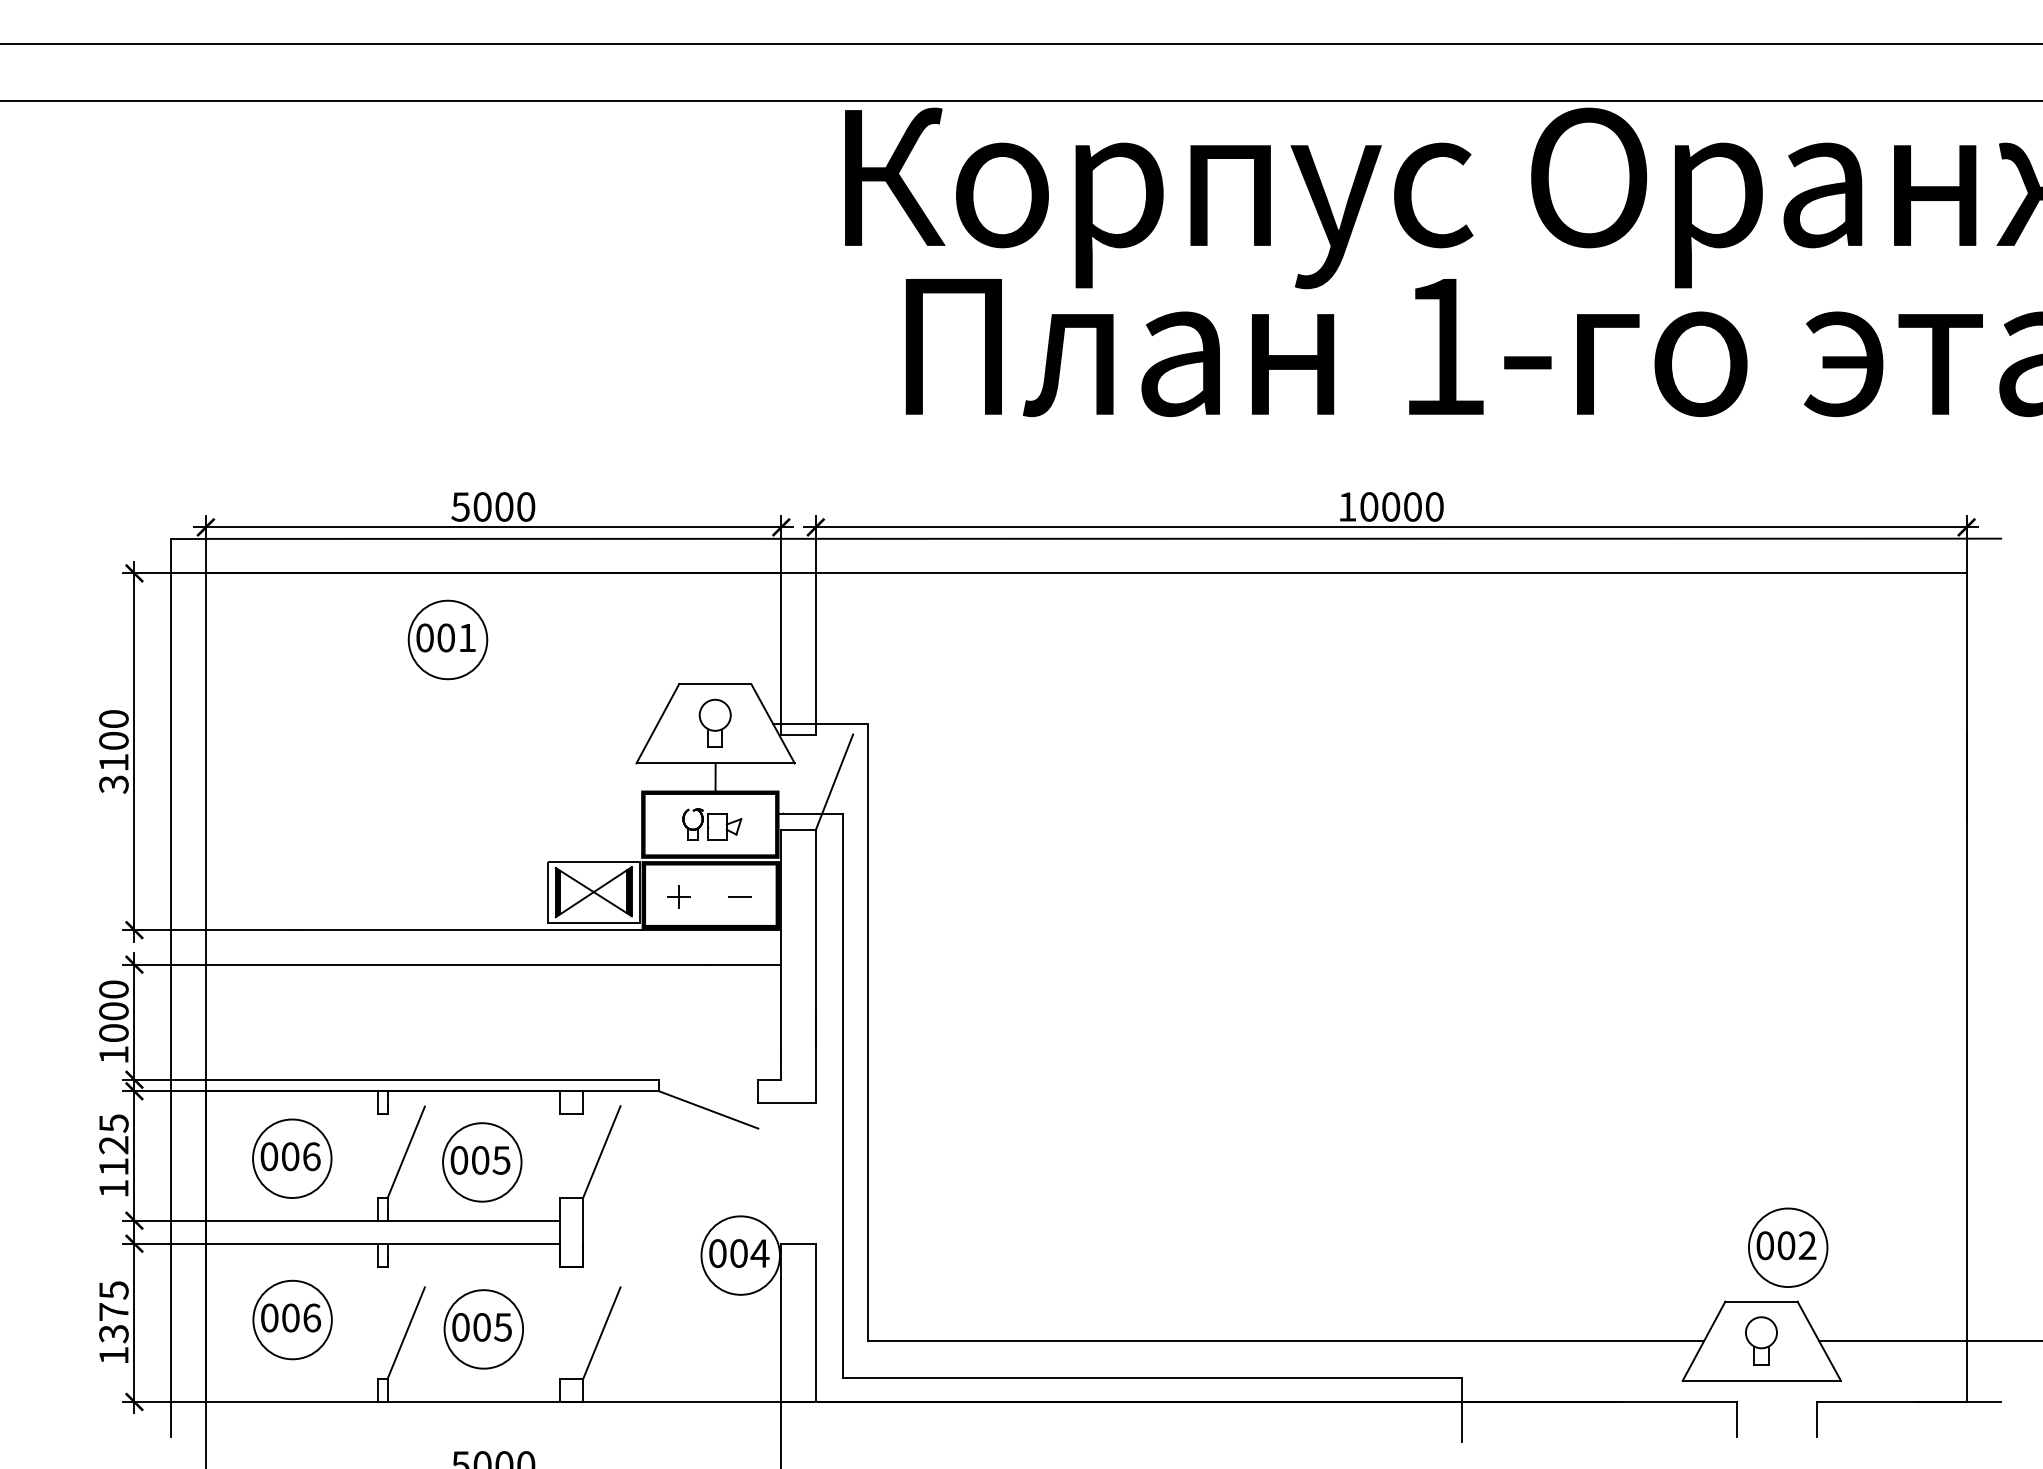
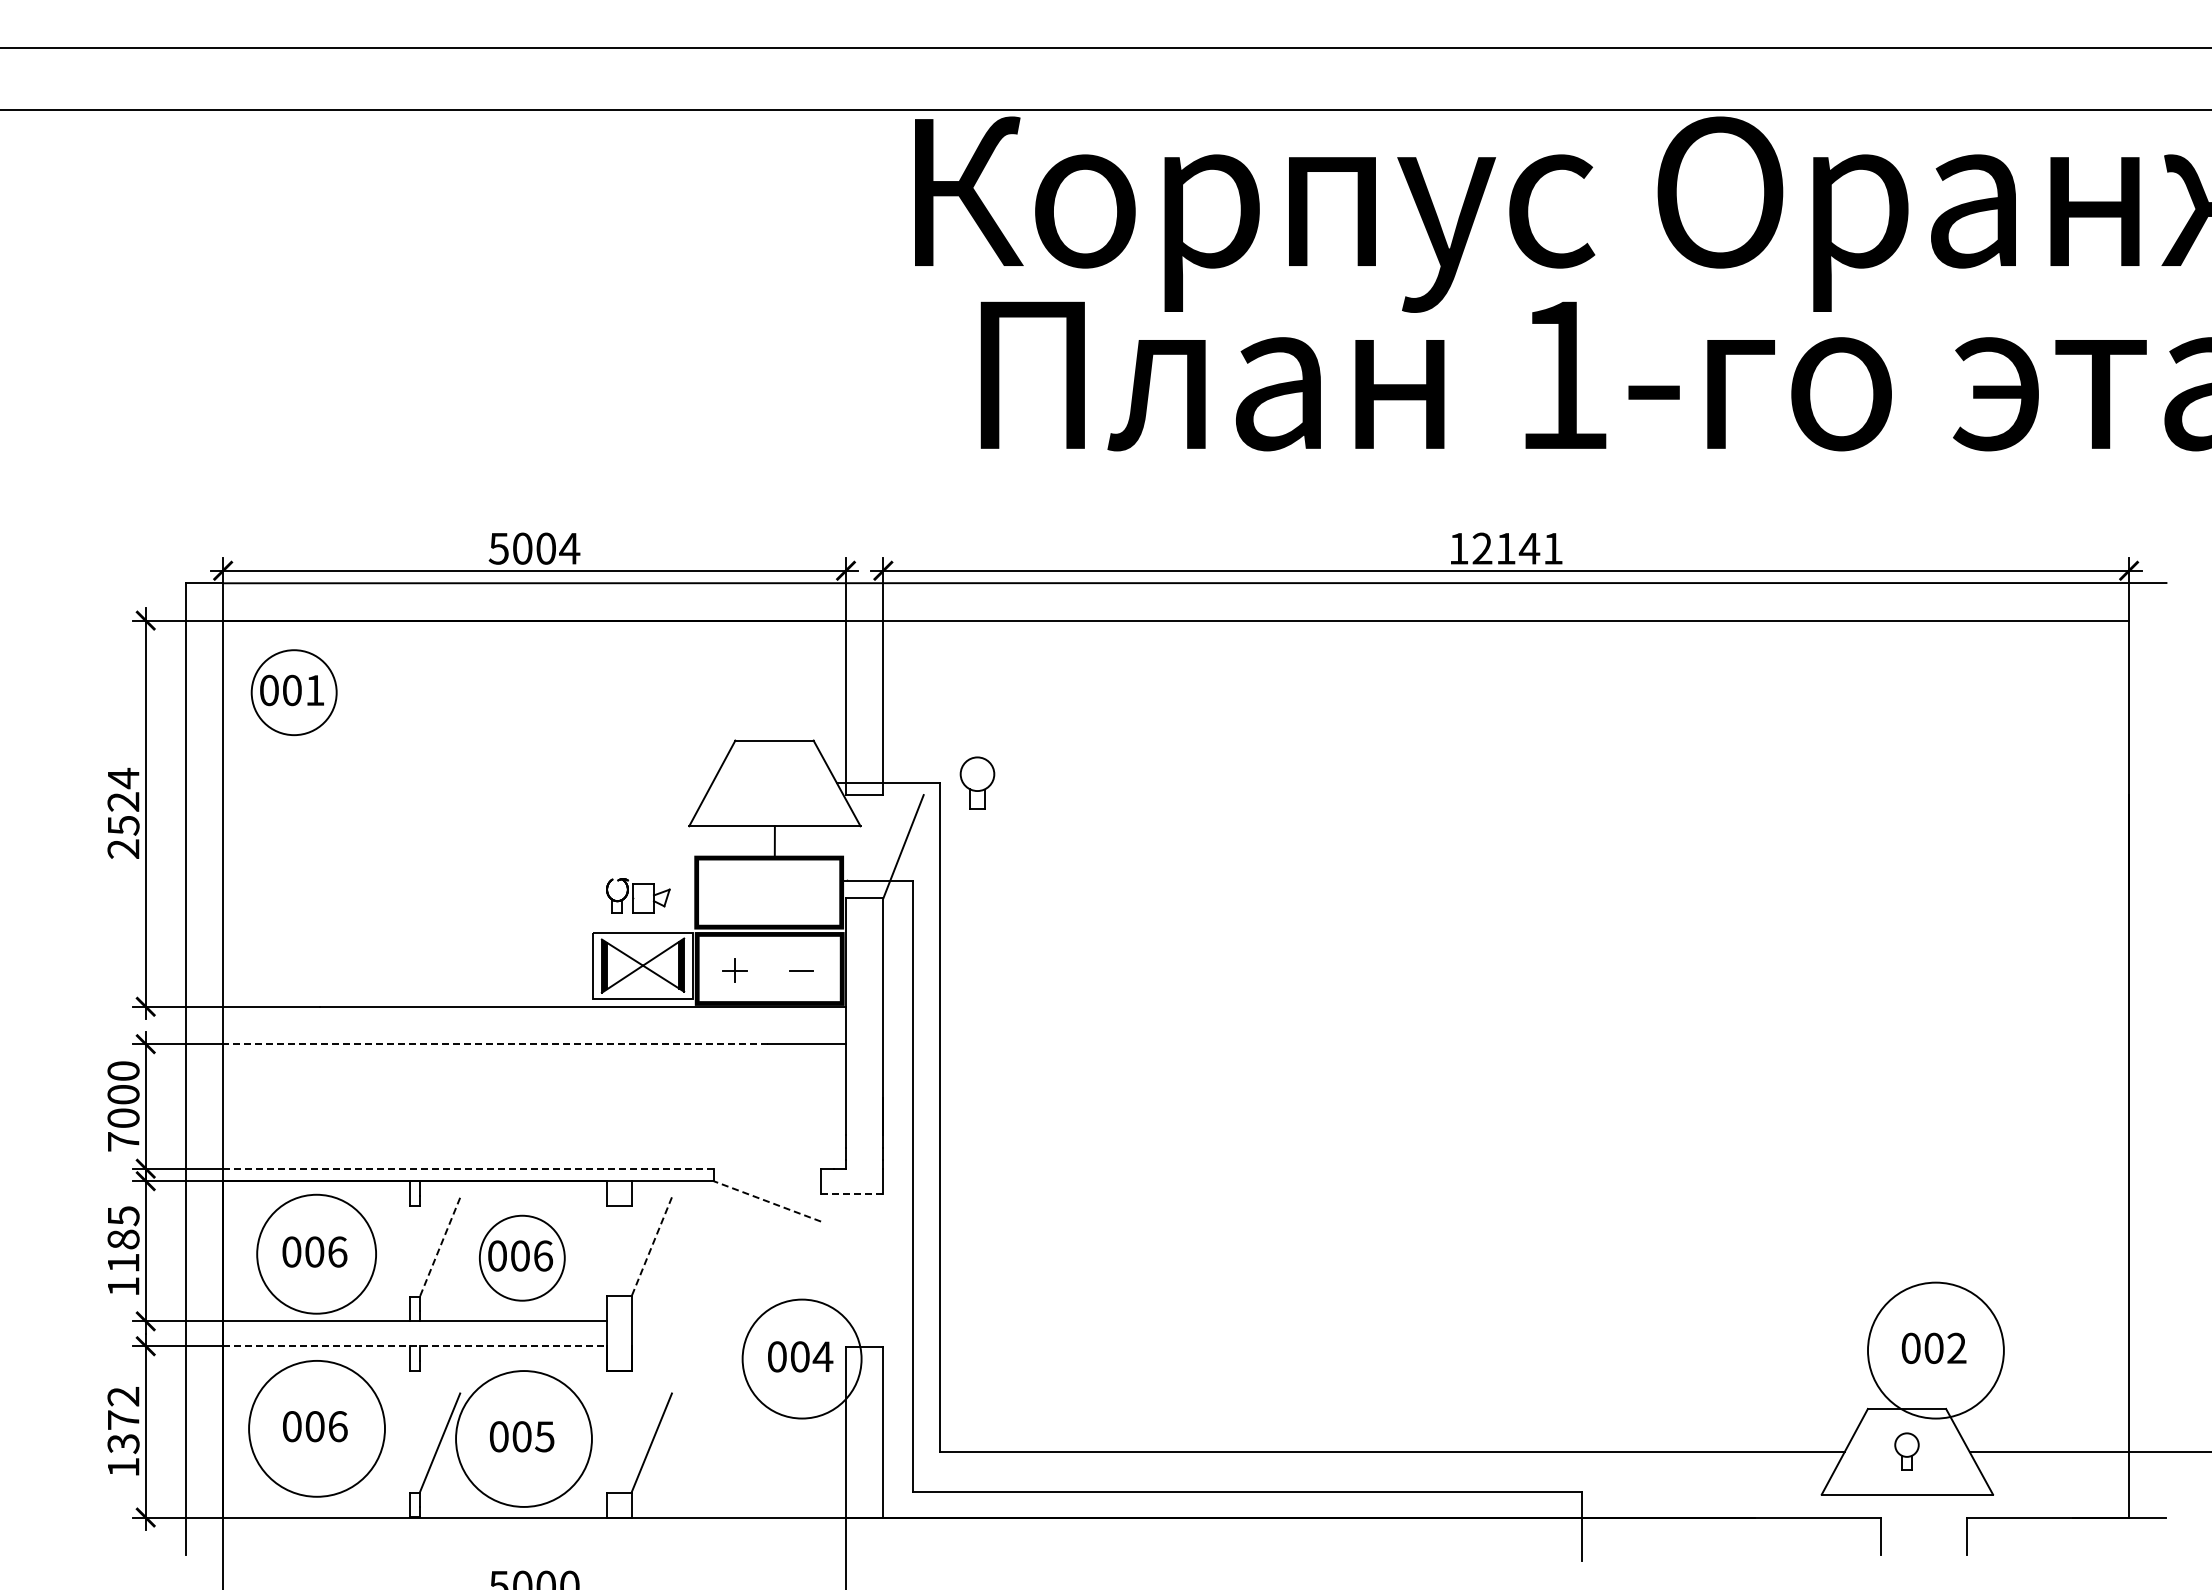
text: (525, 506) -> (569, 548), 5000 -> 5004
text: (1401, 506) -> (1517, 548), 10000 -> 12141
part: (447, 639) -> (293, 692), moved
part: (715, 722) -> (977, 782), moved
text: (113, 751) -> (123, 813), 3100 -> 2524
part: (712, 824) -> (638, 895), moved
line: (457, 964) -> (495, 1044), solid -> dashed
text: (113, 1054) -> (123, 1141), 1000 -> 7000
line: (431, 1079) -> (467, 1168), solid -> dashed
line: (787, 1102) -> (852, 1193), solid -> dashed
line: (707, 1110) -> (766, 1201), solid -> dashed
text: (113, 1145) -> (123, 1239), 1125 -> 1185
line: (405, 1152) -> (439, 1247), solid -> dashed
line: (601, 1152) -> (651, 1247), solid -> dashed
circle: (292, 1158) -> (316, 1253), size x1.4
text: (501, 1159) -> (543, 1255), 005 -> 006
line: (382, 1243) -> (414, 1346), solid -> dashed
circle: (1787, 1247) -> (1935, 1350), size x1.6
circle: (740, 1255) -> (801, 1358), size x1.4
text: (113, 1290) -> (123, 1396), 1375 -> 1372
circle: (292, 1319) -> (316, 1428), size x1.6
circle: (483, 1328) -> (523, 1438), size x1.6
part: (1761, 1340) -> (1906, 1450), size x0.7

